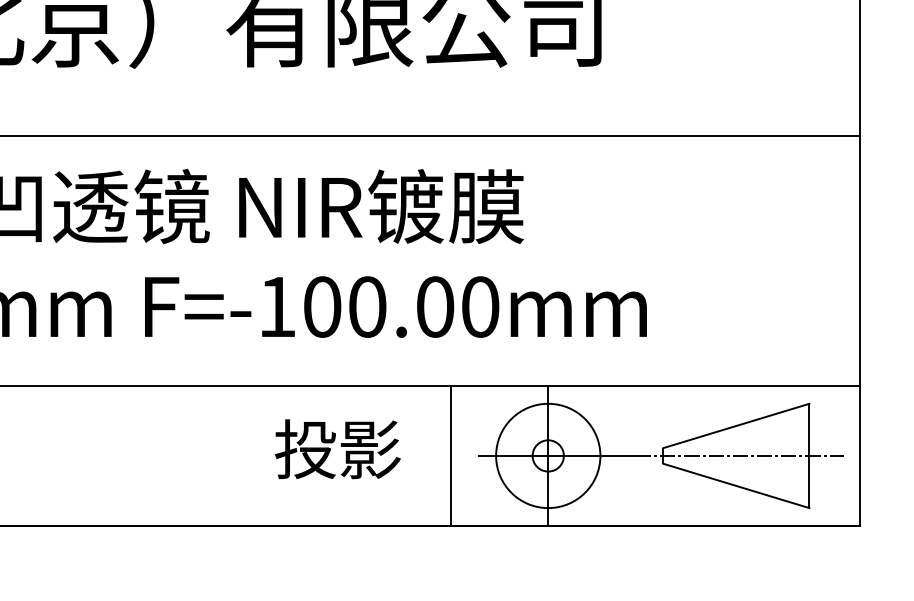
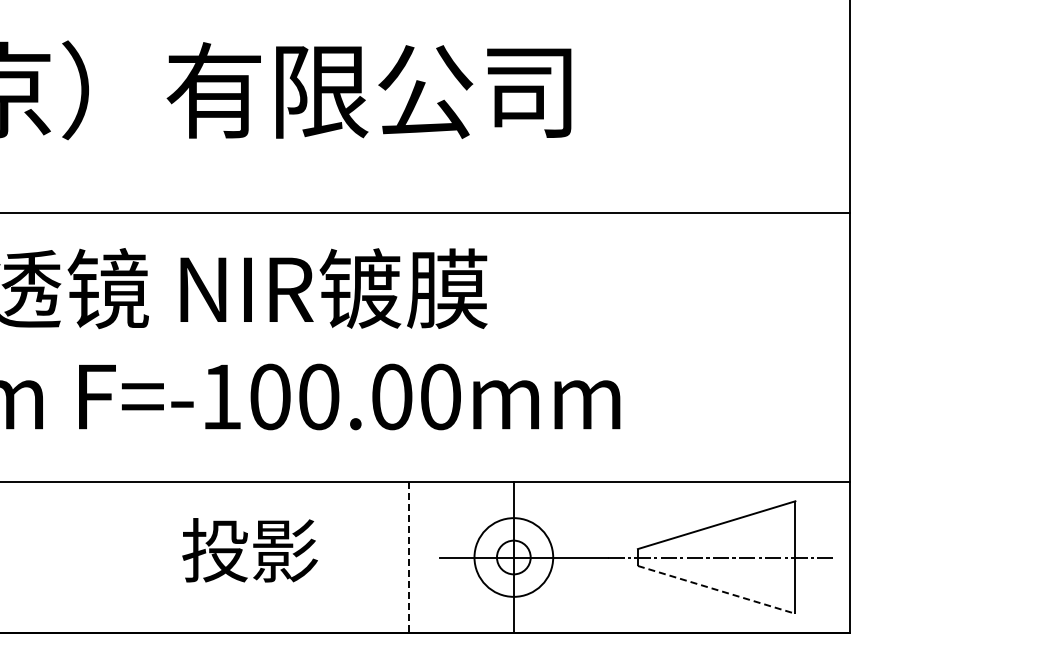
text: (337, 449) -> (249, 550), moved
circle: (547, 455) -> (513, 557), size x0.7
line: (450, 456) -> (408, 558), solid -> dashed
line: (737, 486) -> (717, 590), solid -> dashed

